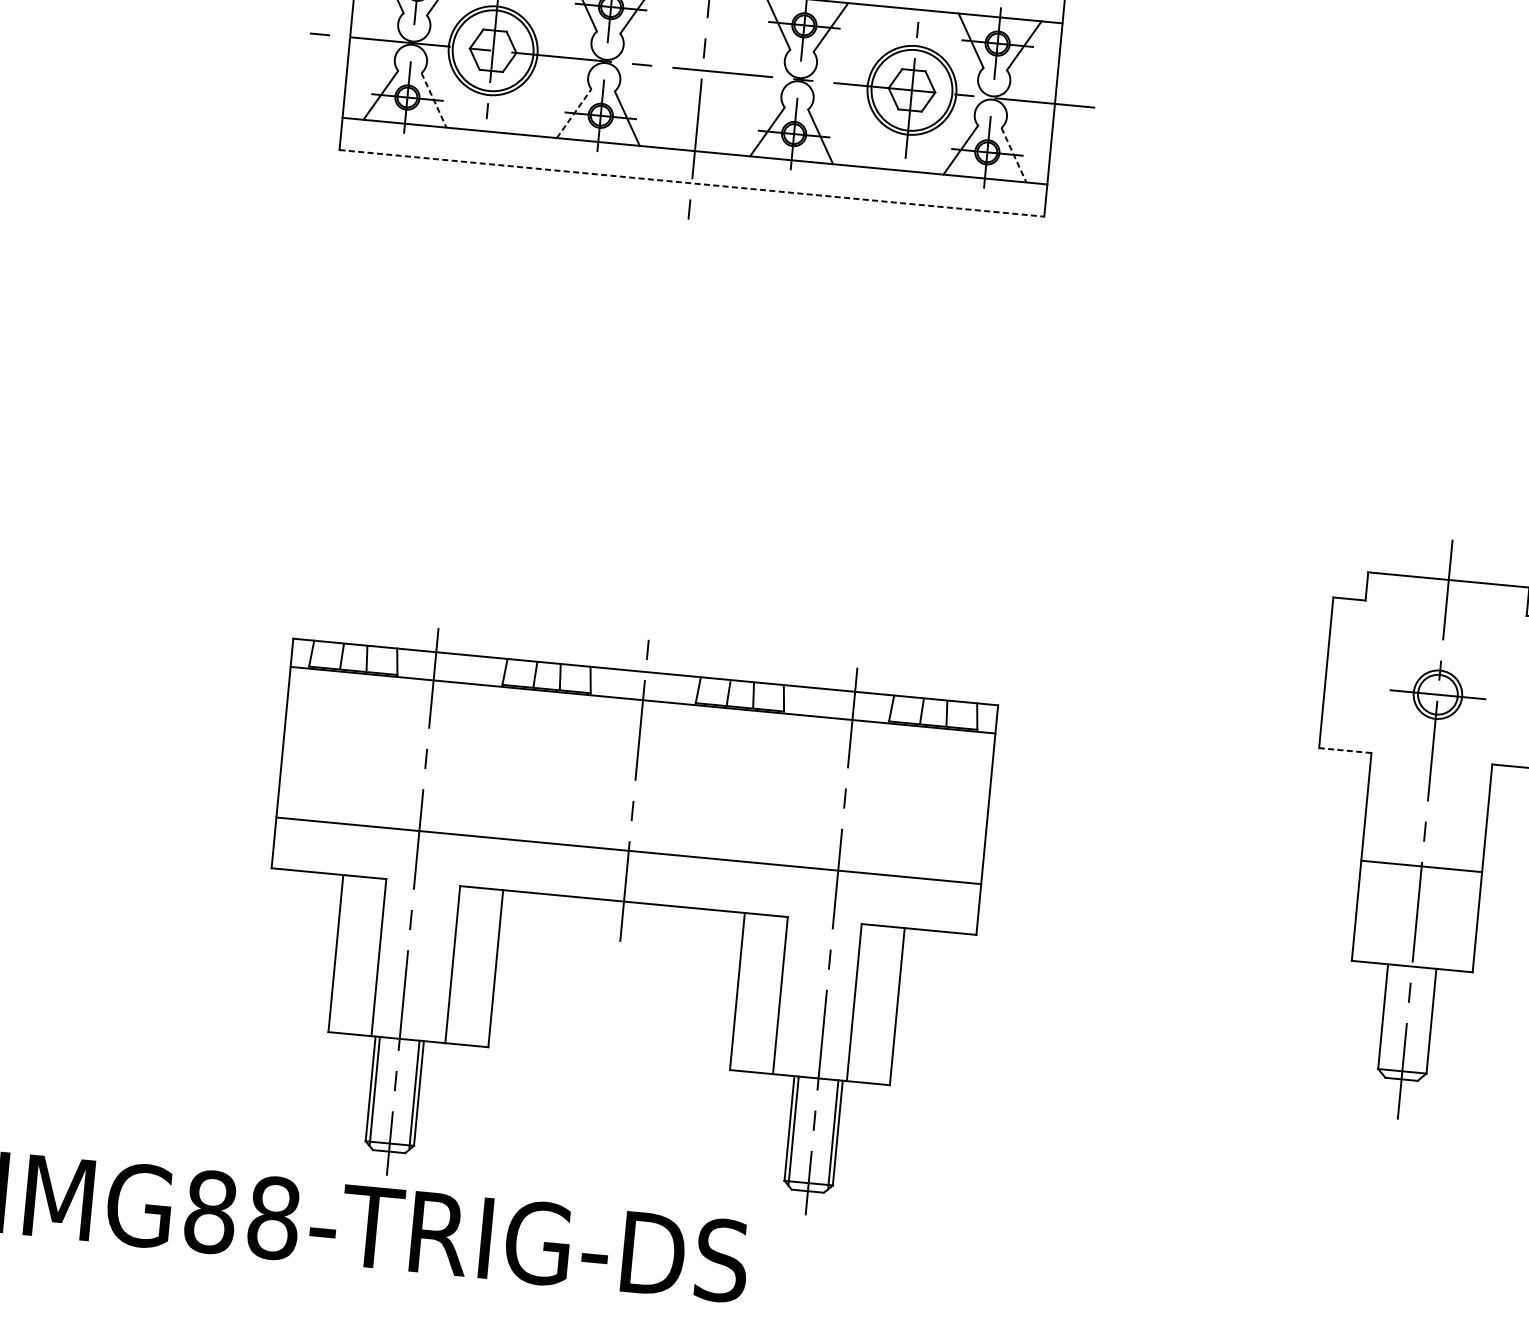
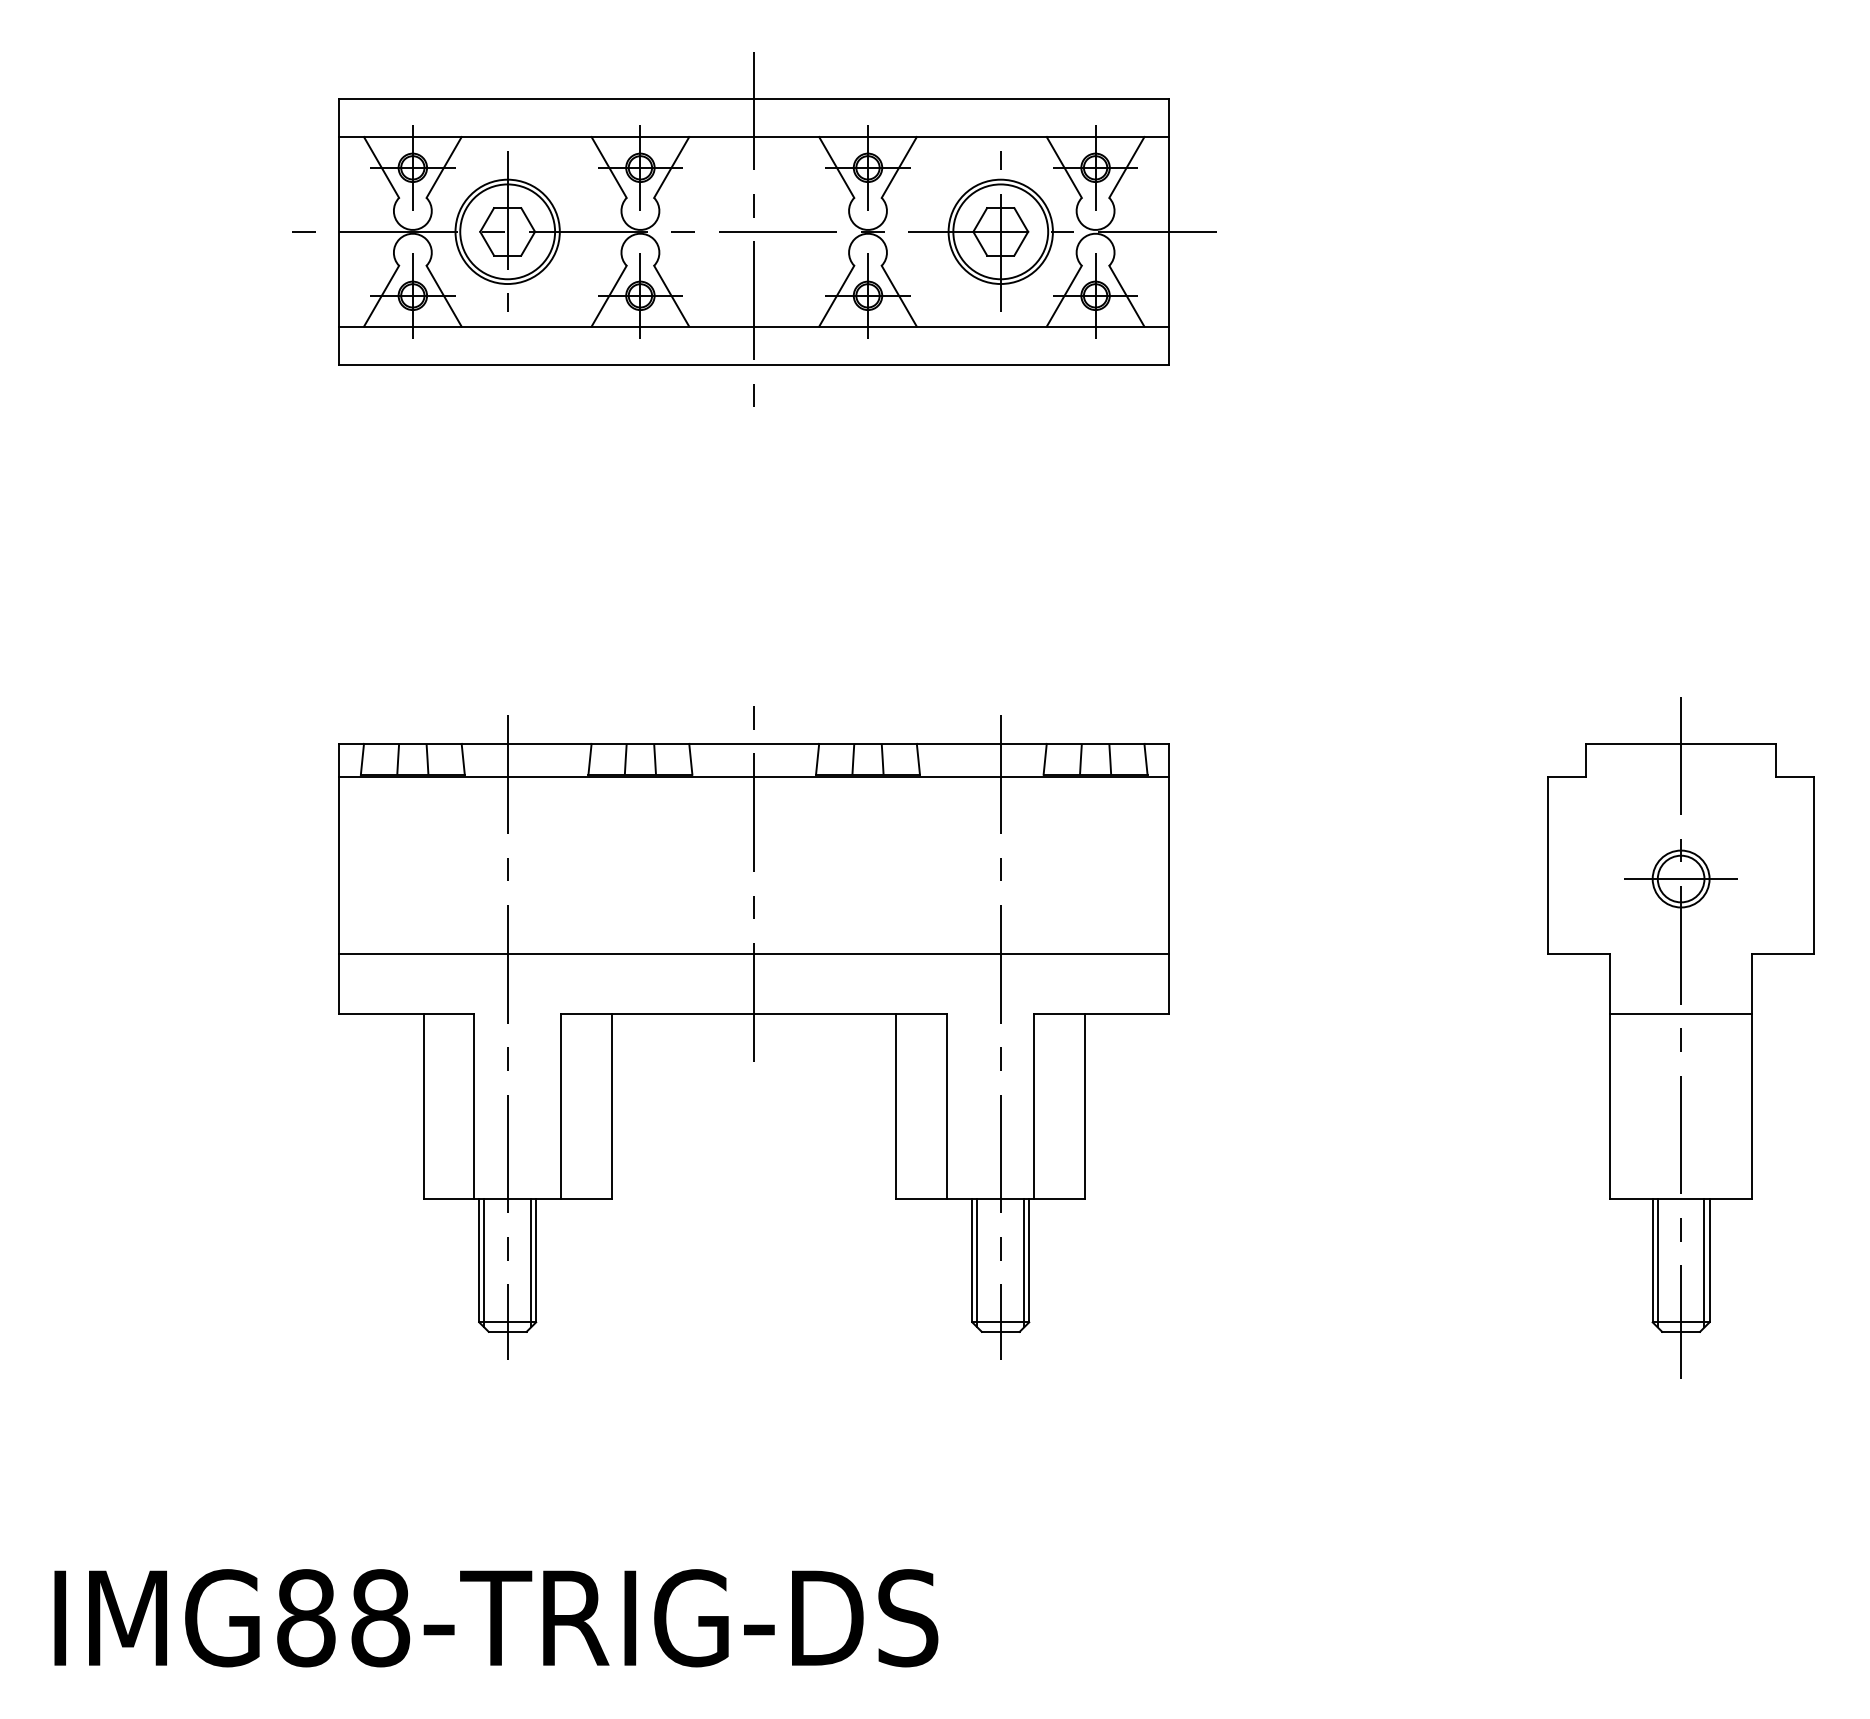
line: (434, 100) -> (444, 296), dashed -> solid
line: (574, 113) -> (609, 295), dashed -> solid
line: (1014, 155) -> (1127, 296), dashed -> solid
line: (692, 183) -> (754, 364), dashed -> solid
line: (1345, 750) -> (1579, 954), dashed -> solid
line: (1421, 866) -> (1681, 1014), moved
part: (621, 917) -> (753, 1032), moved
line: (1386, 1019) -> (1657, 1263), added
line: (1426, 1023) -> (1704, 1263), added

